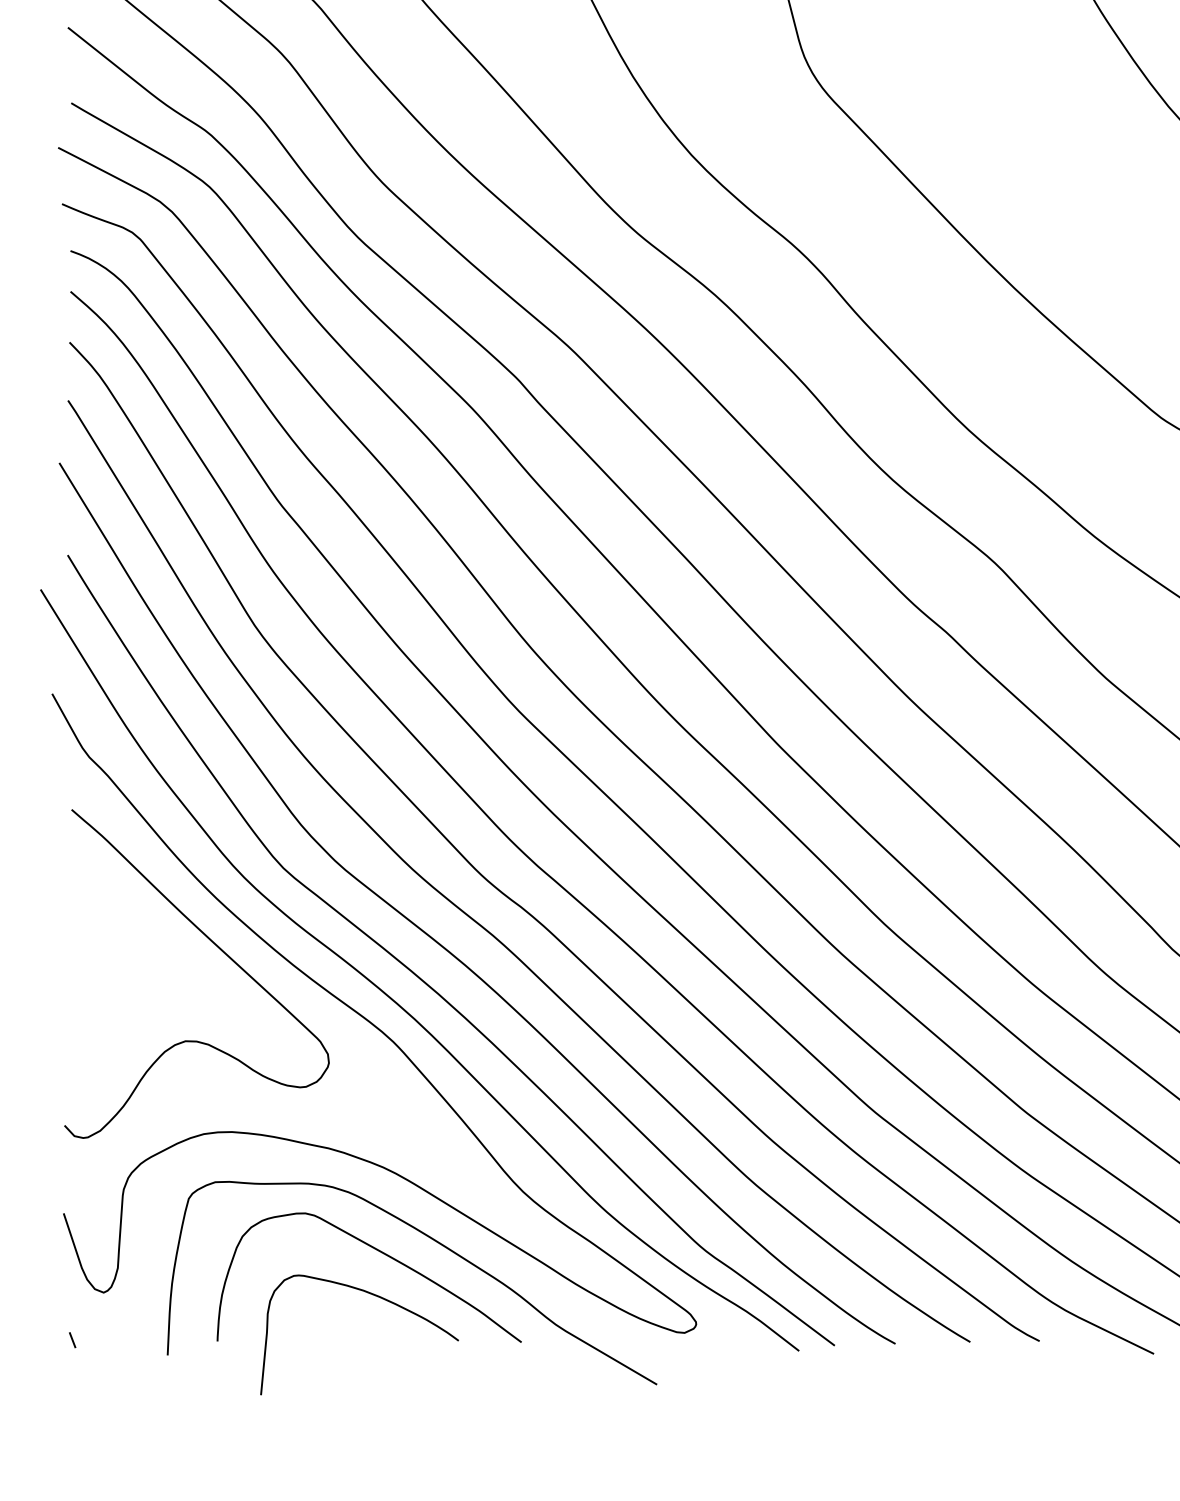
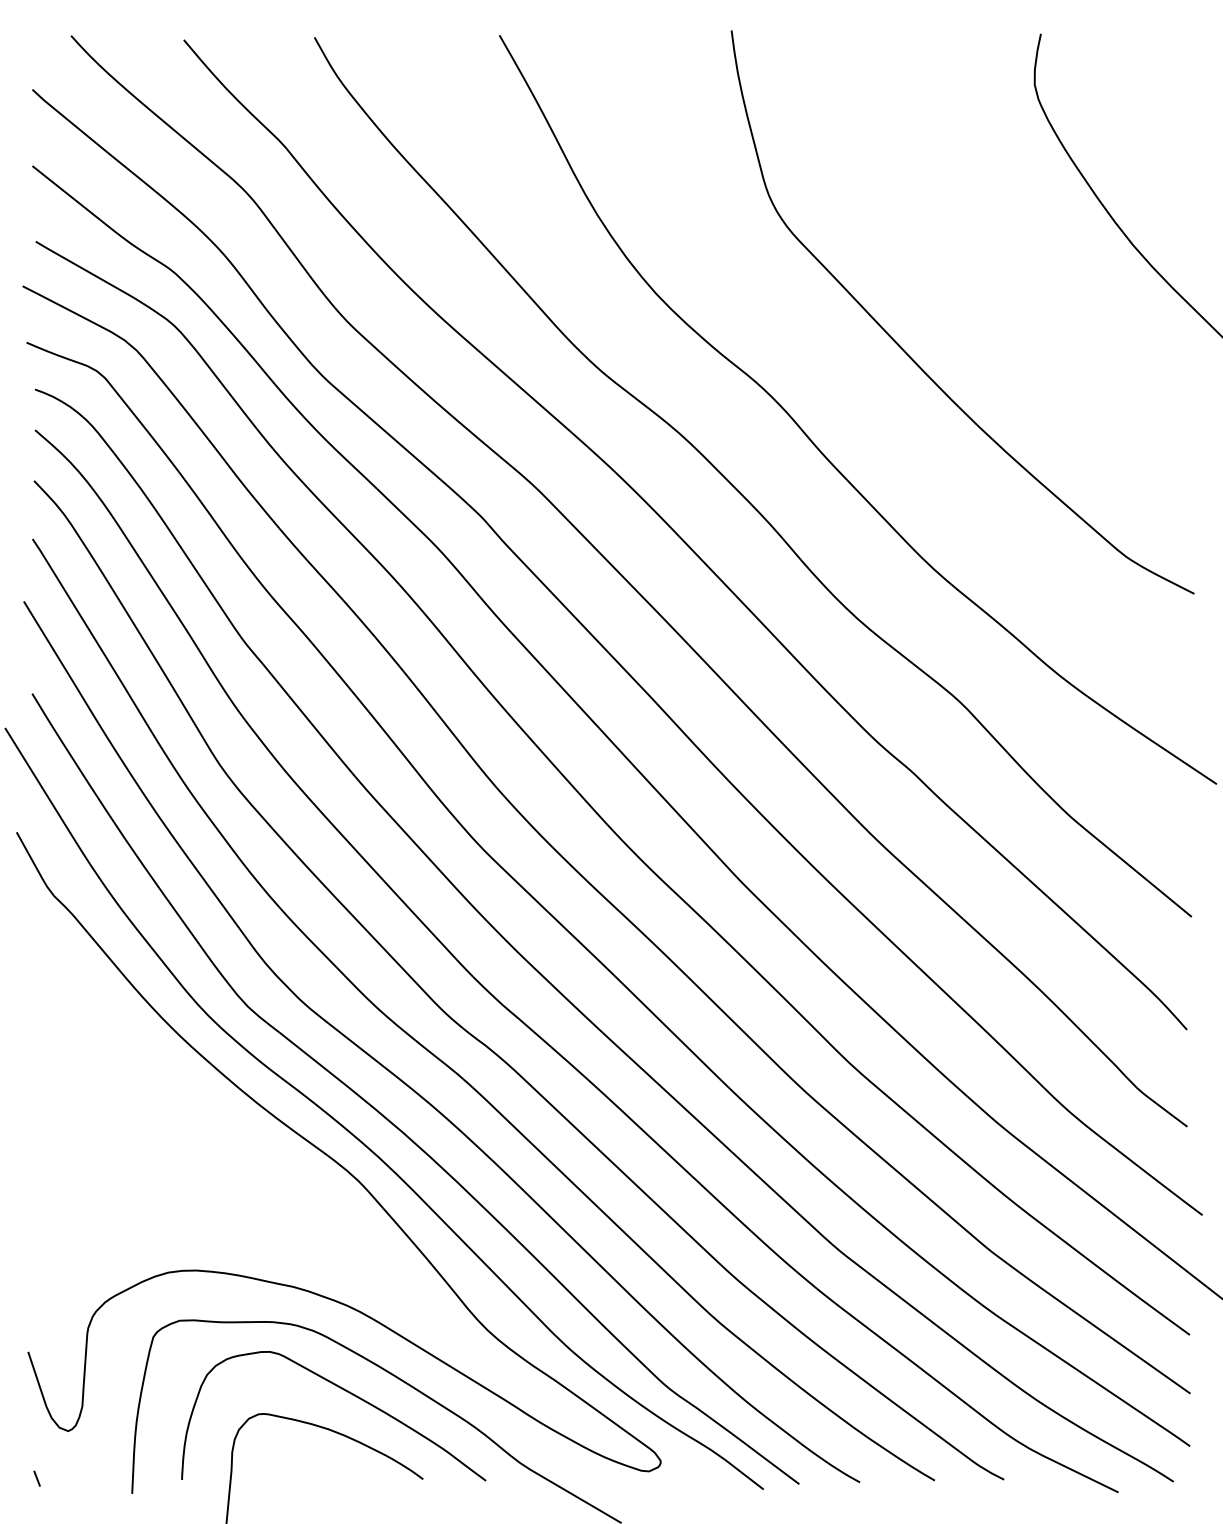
curve: (219, 950) -> (184, 1088), removed

